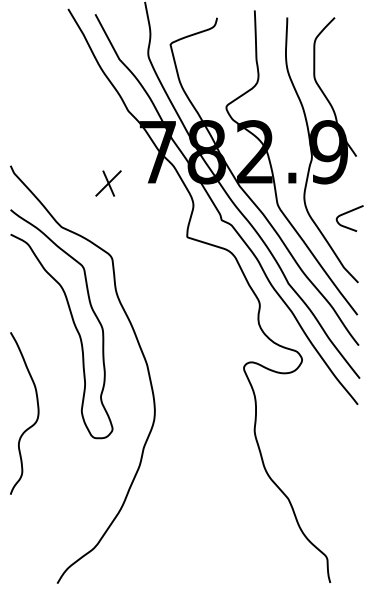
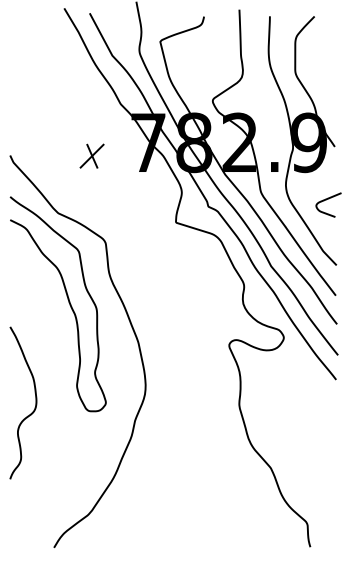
part: (107, 182) -> (91, 155), moved
curve: (37, 412) -> (35, 402), moved

